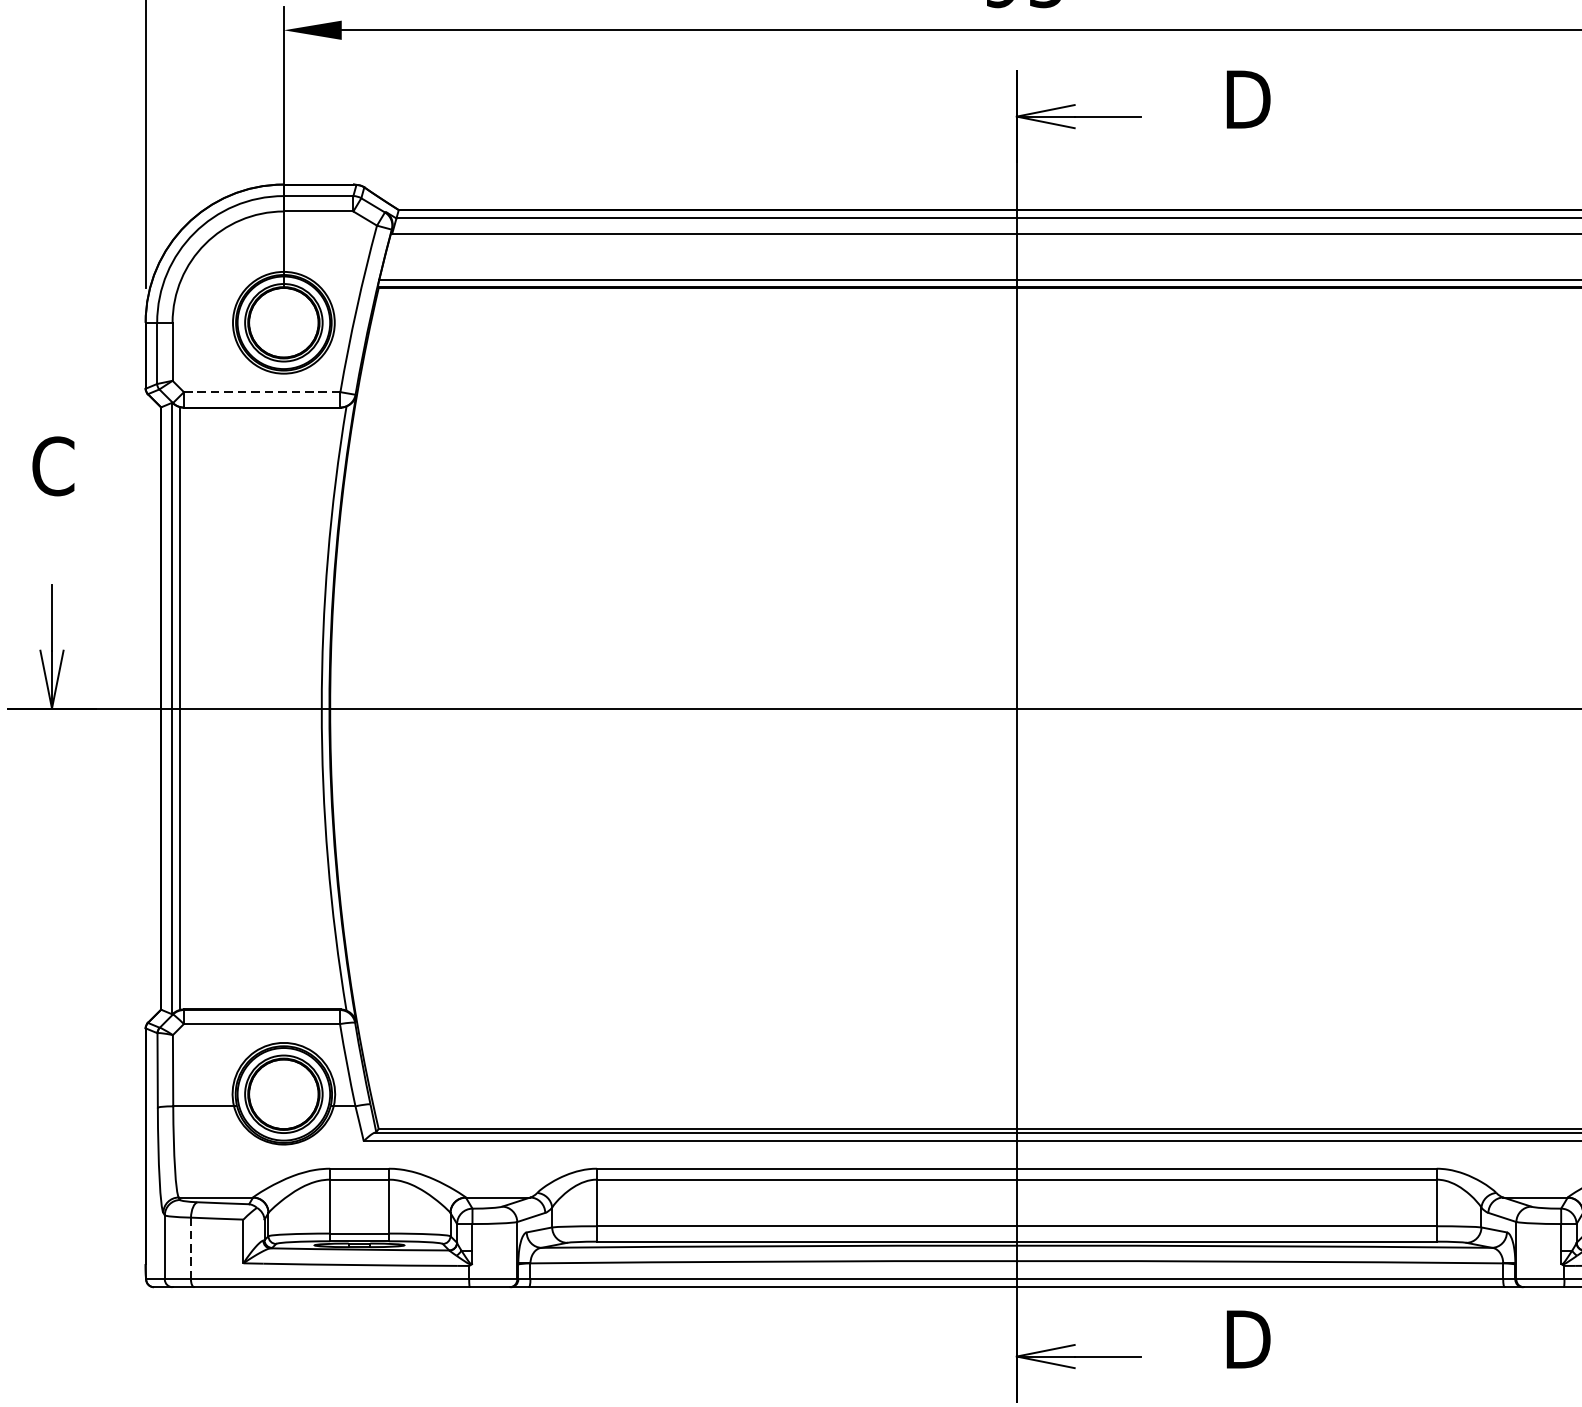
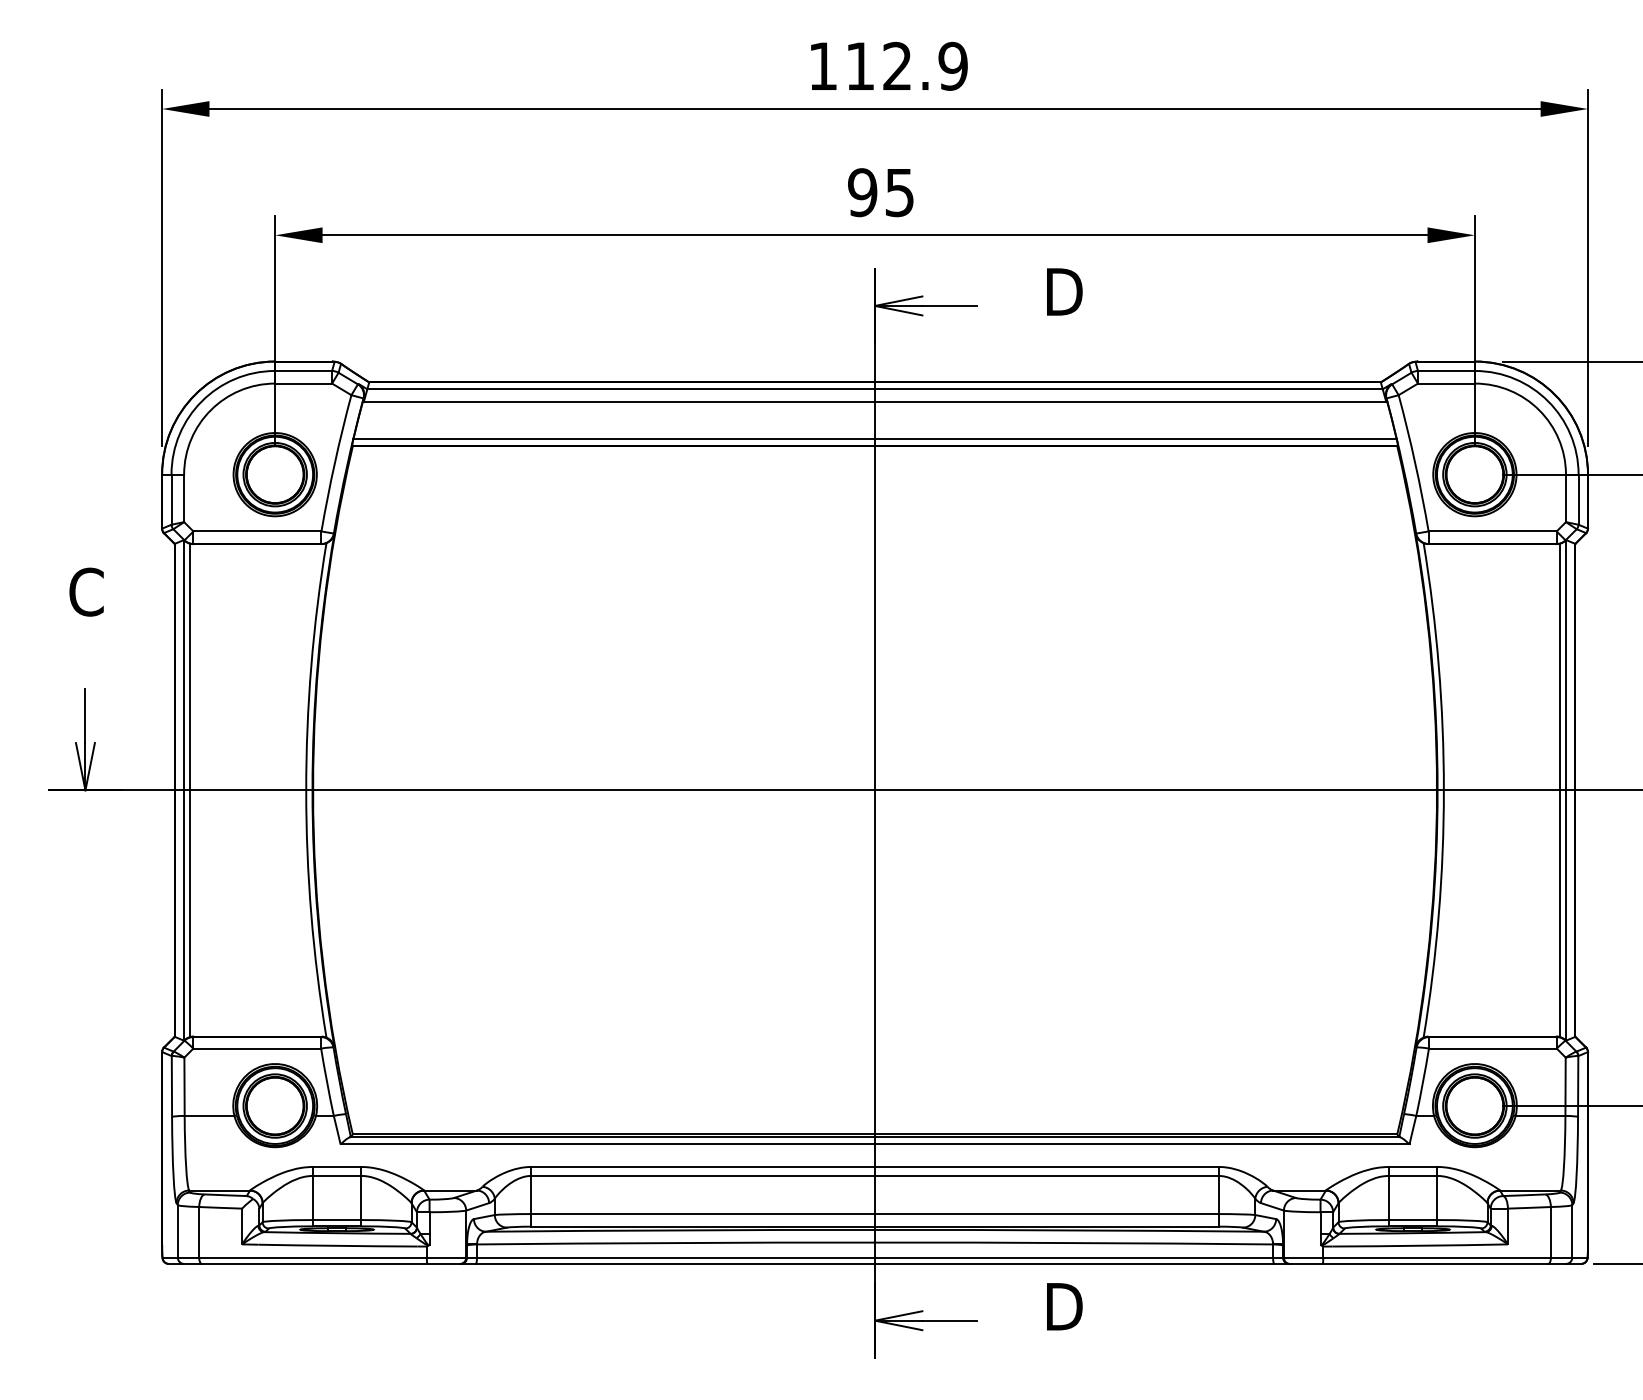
line: (261, 392) -> (256, 531), dashed -> solid
line: (191, 1247) -> (199, 1231), dashed -> solid

